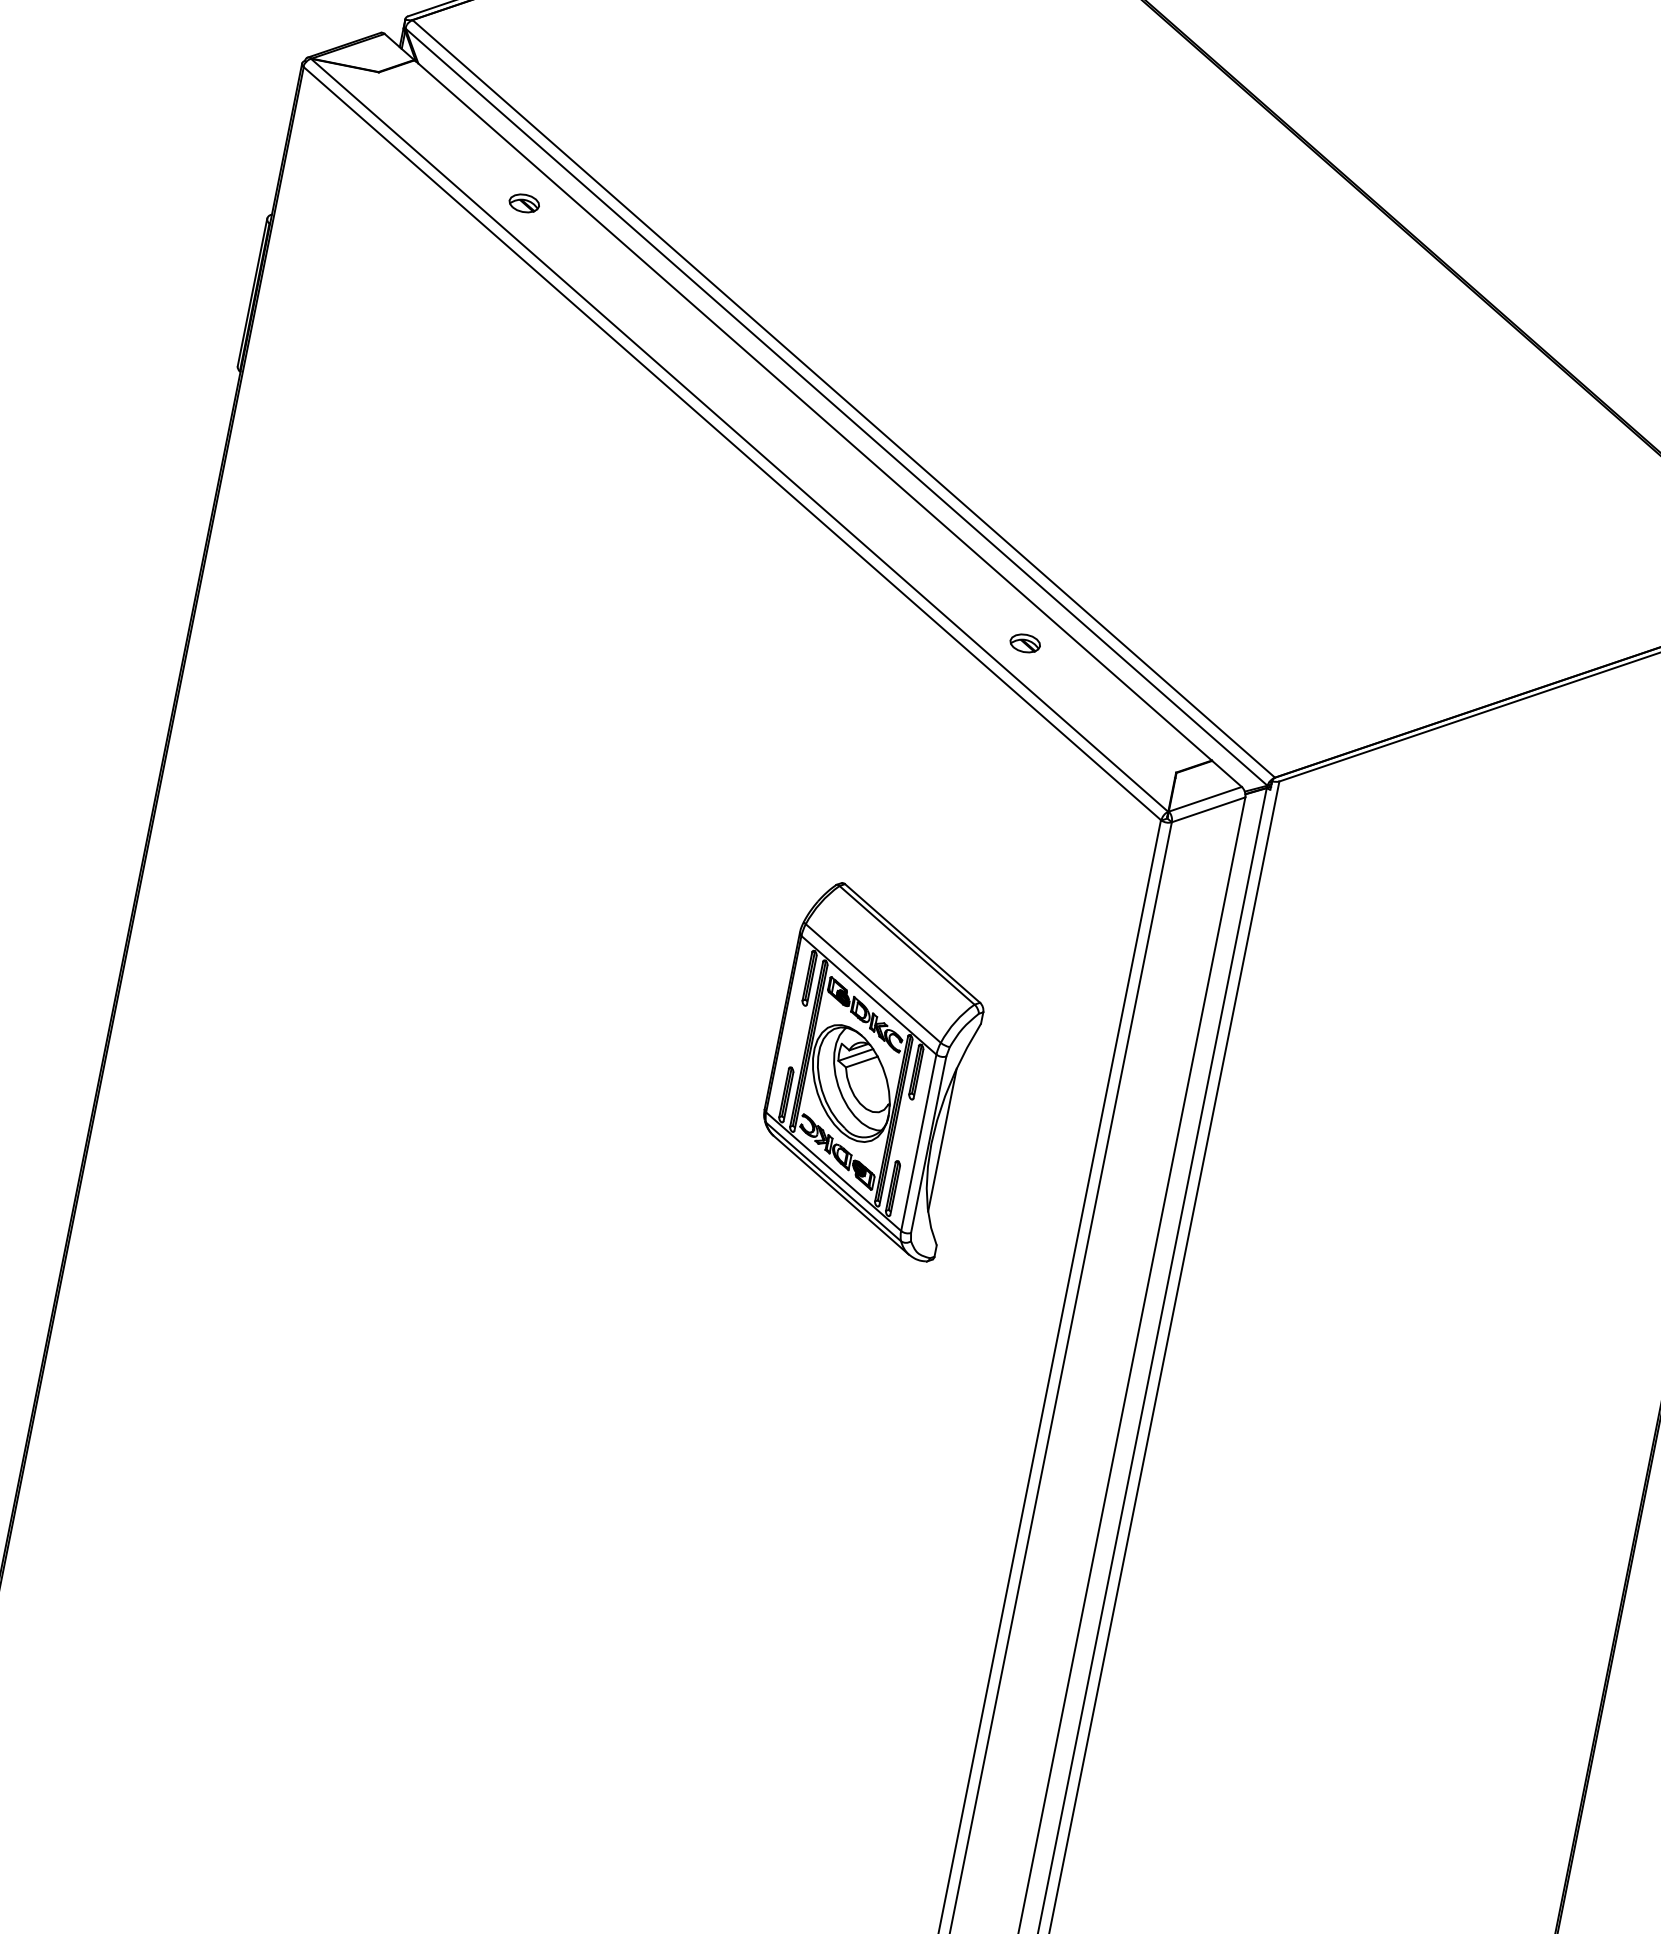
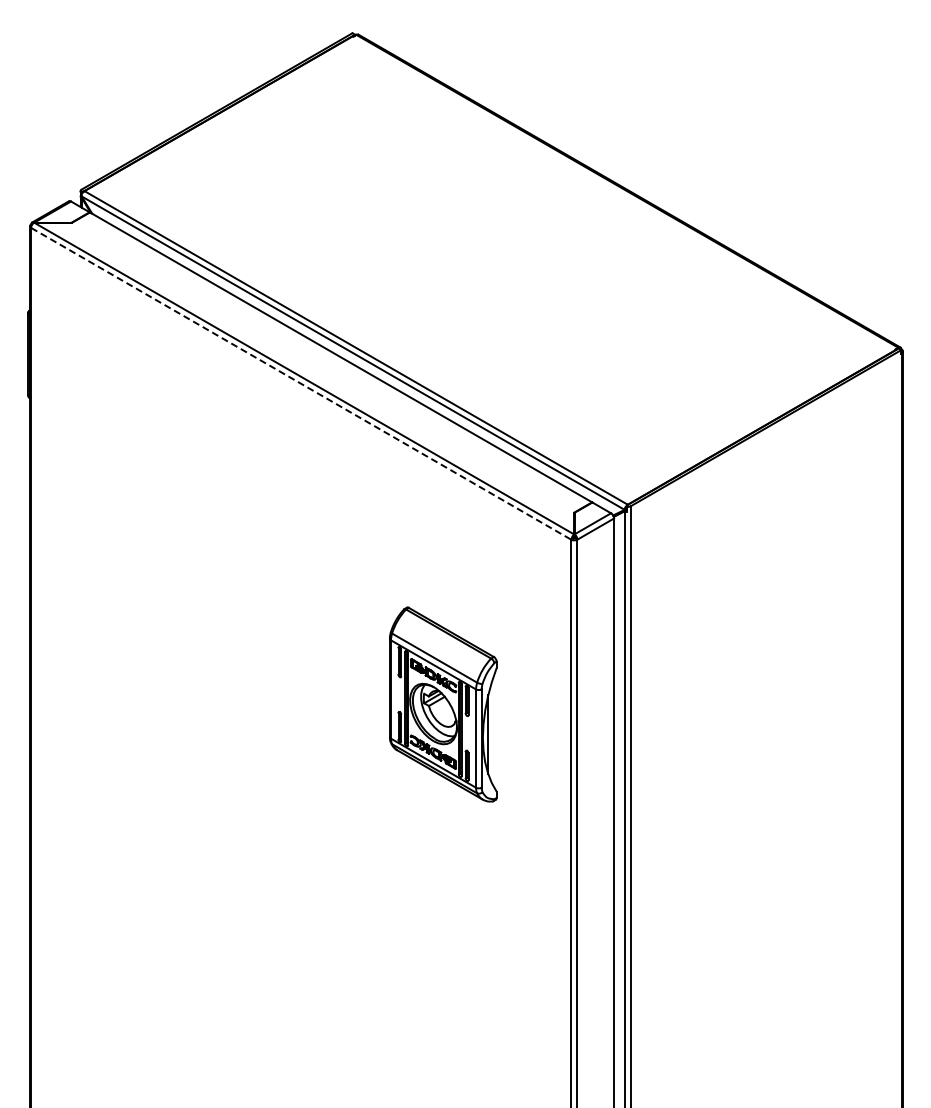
part: (525, 201) -> (164, 276), removed
line: (732, 443) -> (301, 383), solid -> dashed
part: (1025, 643) -> (479, 459), removed

